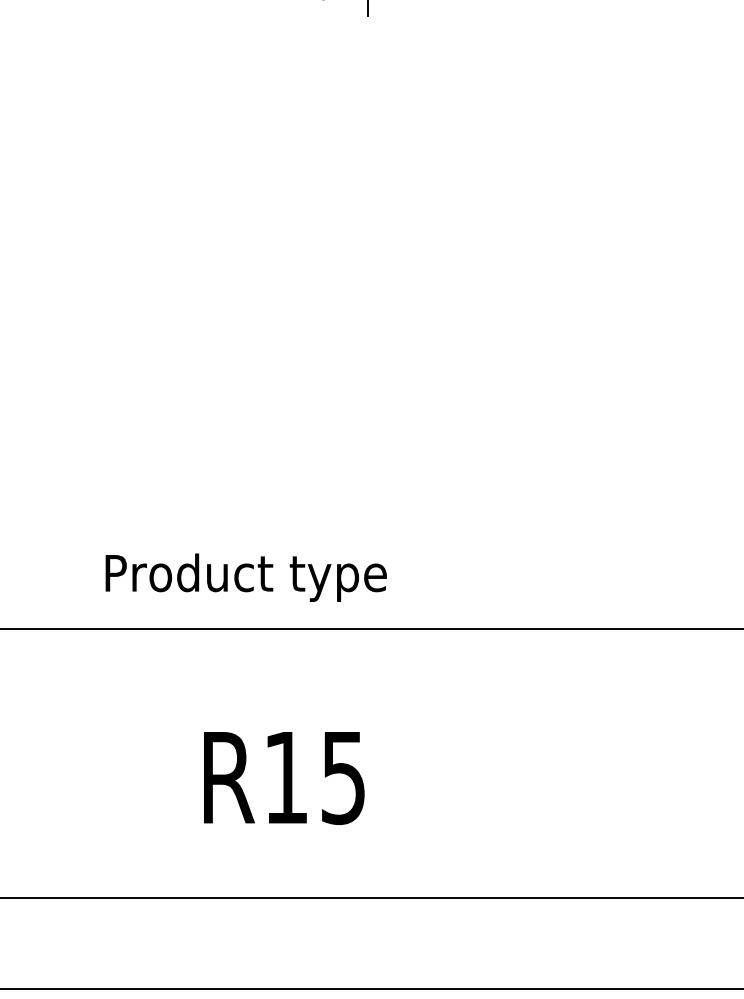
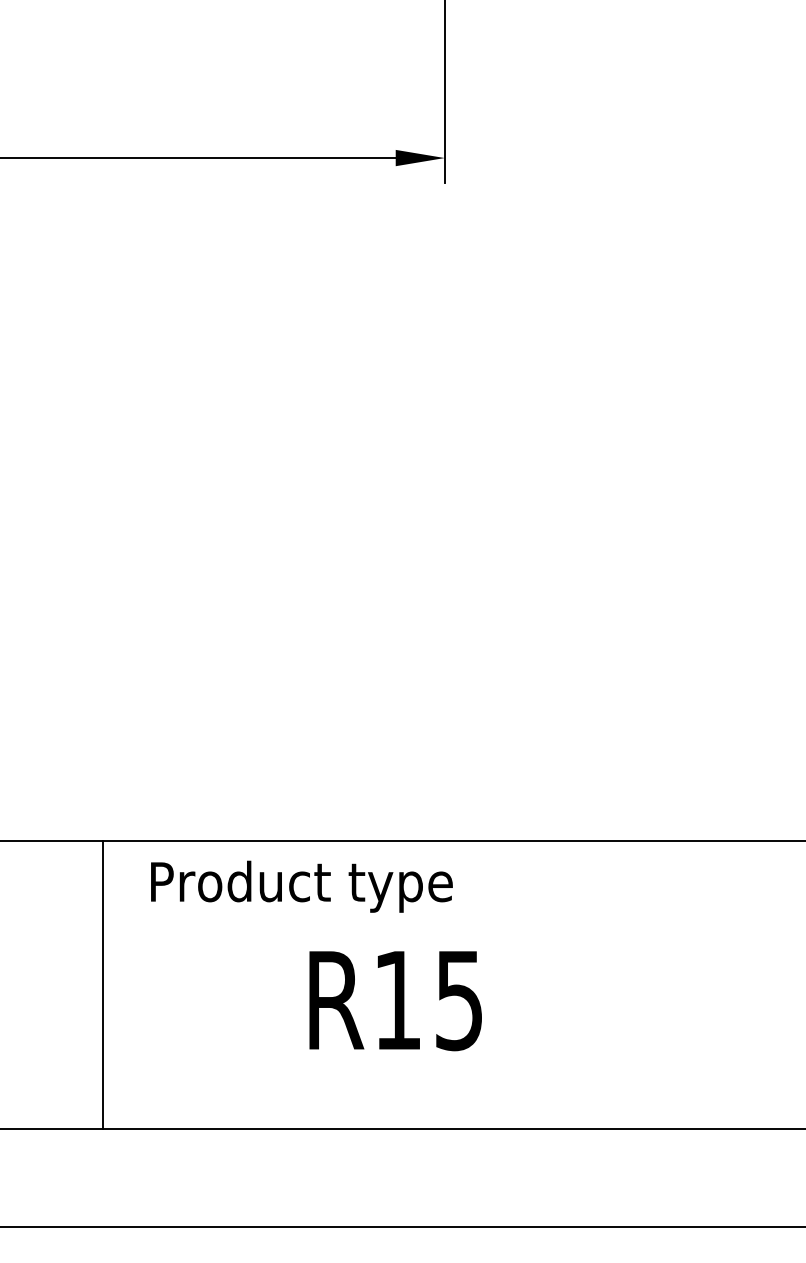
text: (245, 577) -> (301, 886), moved
line: (50, 763) -> (103, 985), added
text: (284, 778) -> (395, 1001), moved

